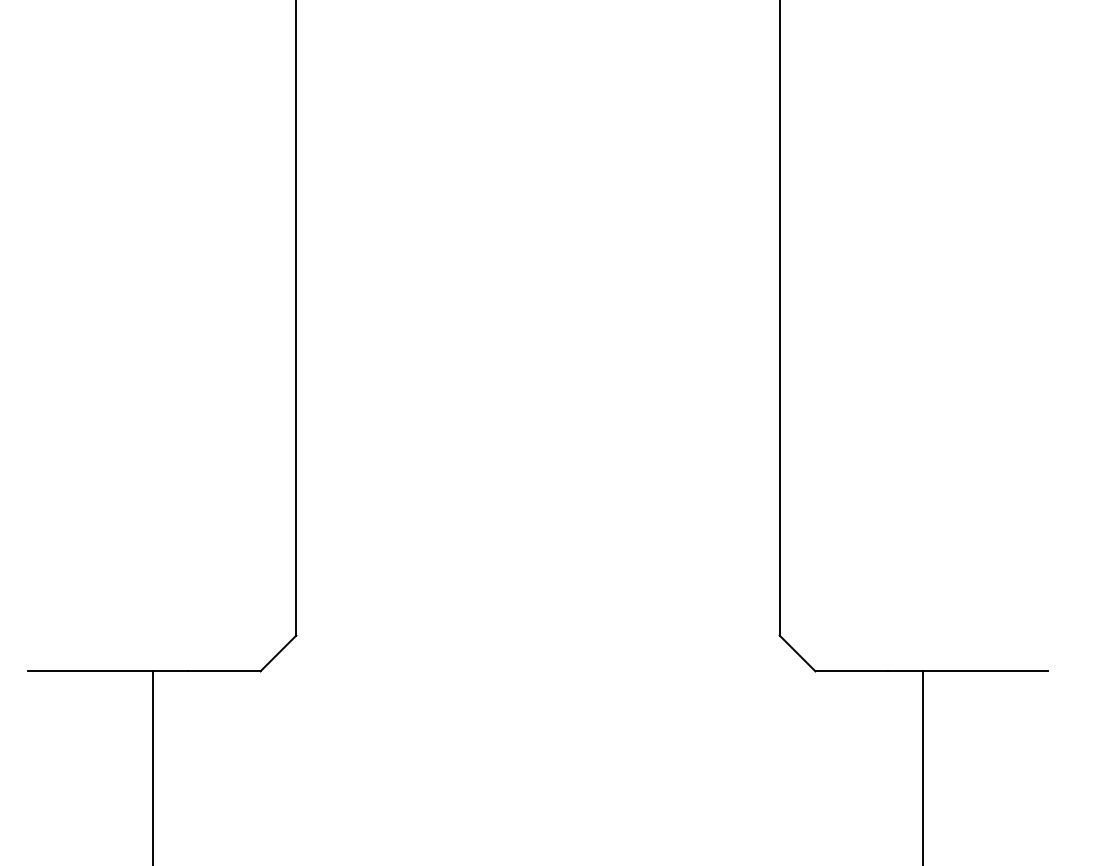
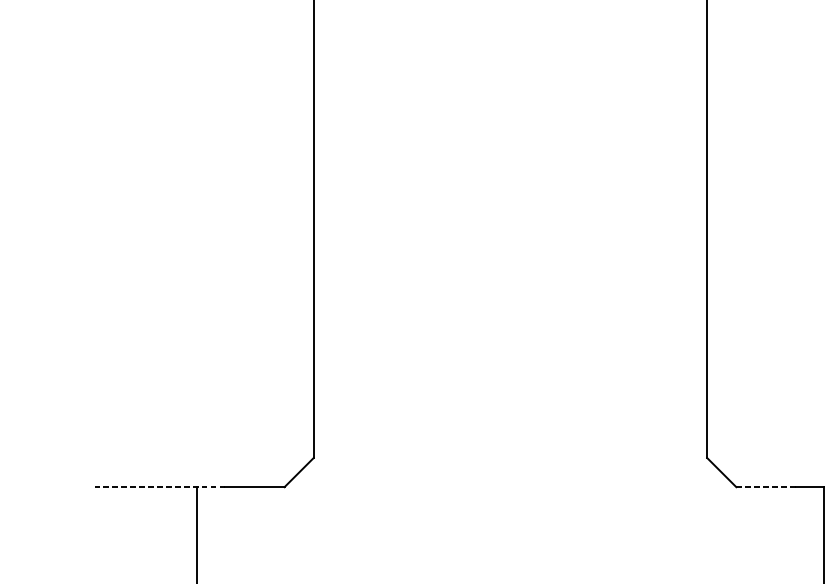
line: (107, 671) -> (159, 487), solid -> dashed
line: (852, 671) -> (766, 487), solid -> dashed

